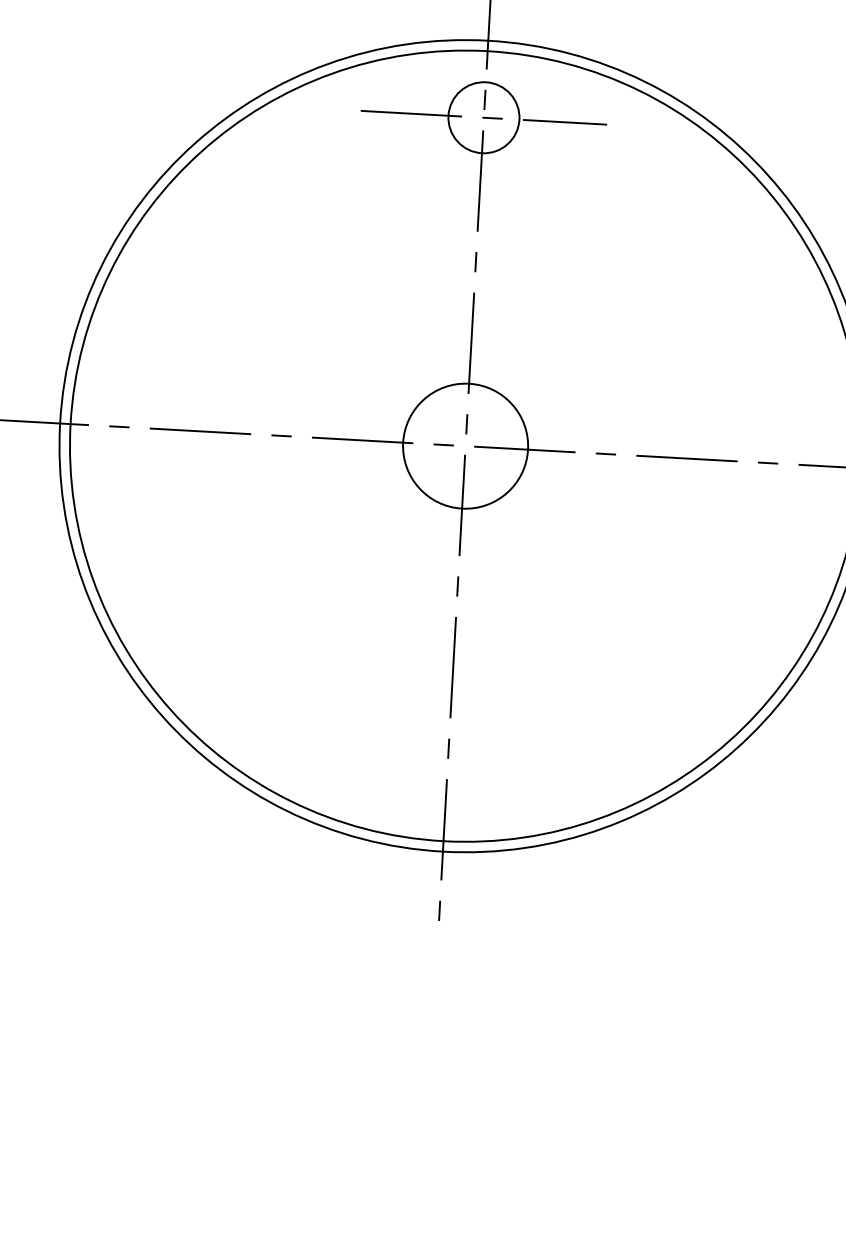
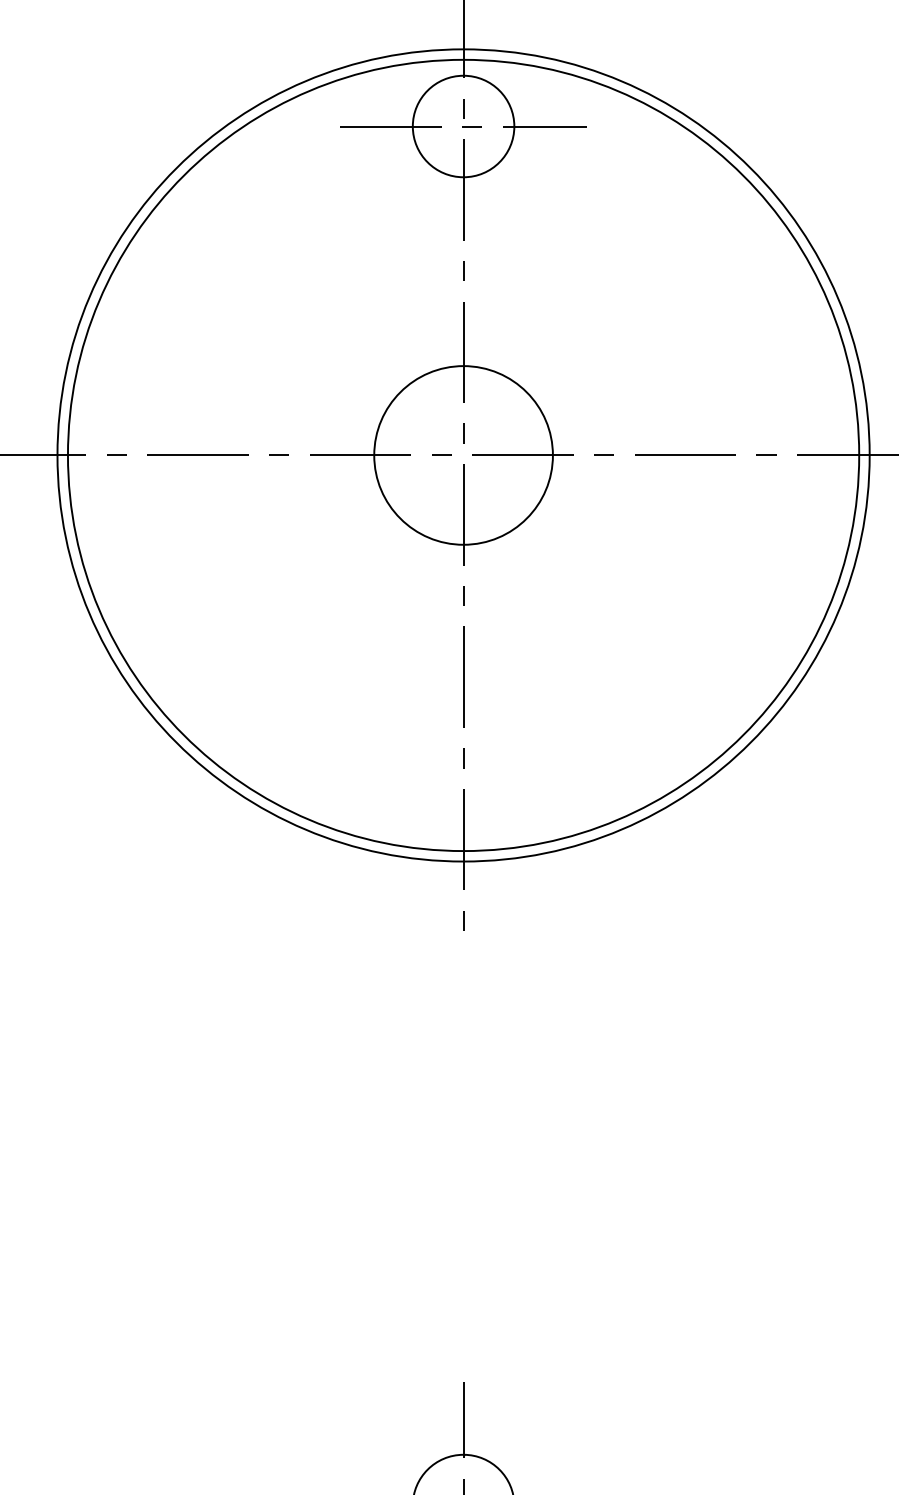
circle: (483, 117) -> (463, 126), size x1.43
circle: (465, 446) -> (463, 455), size x1.43

